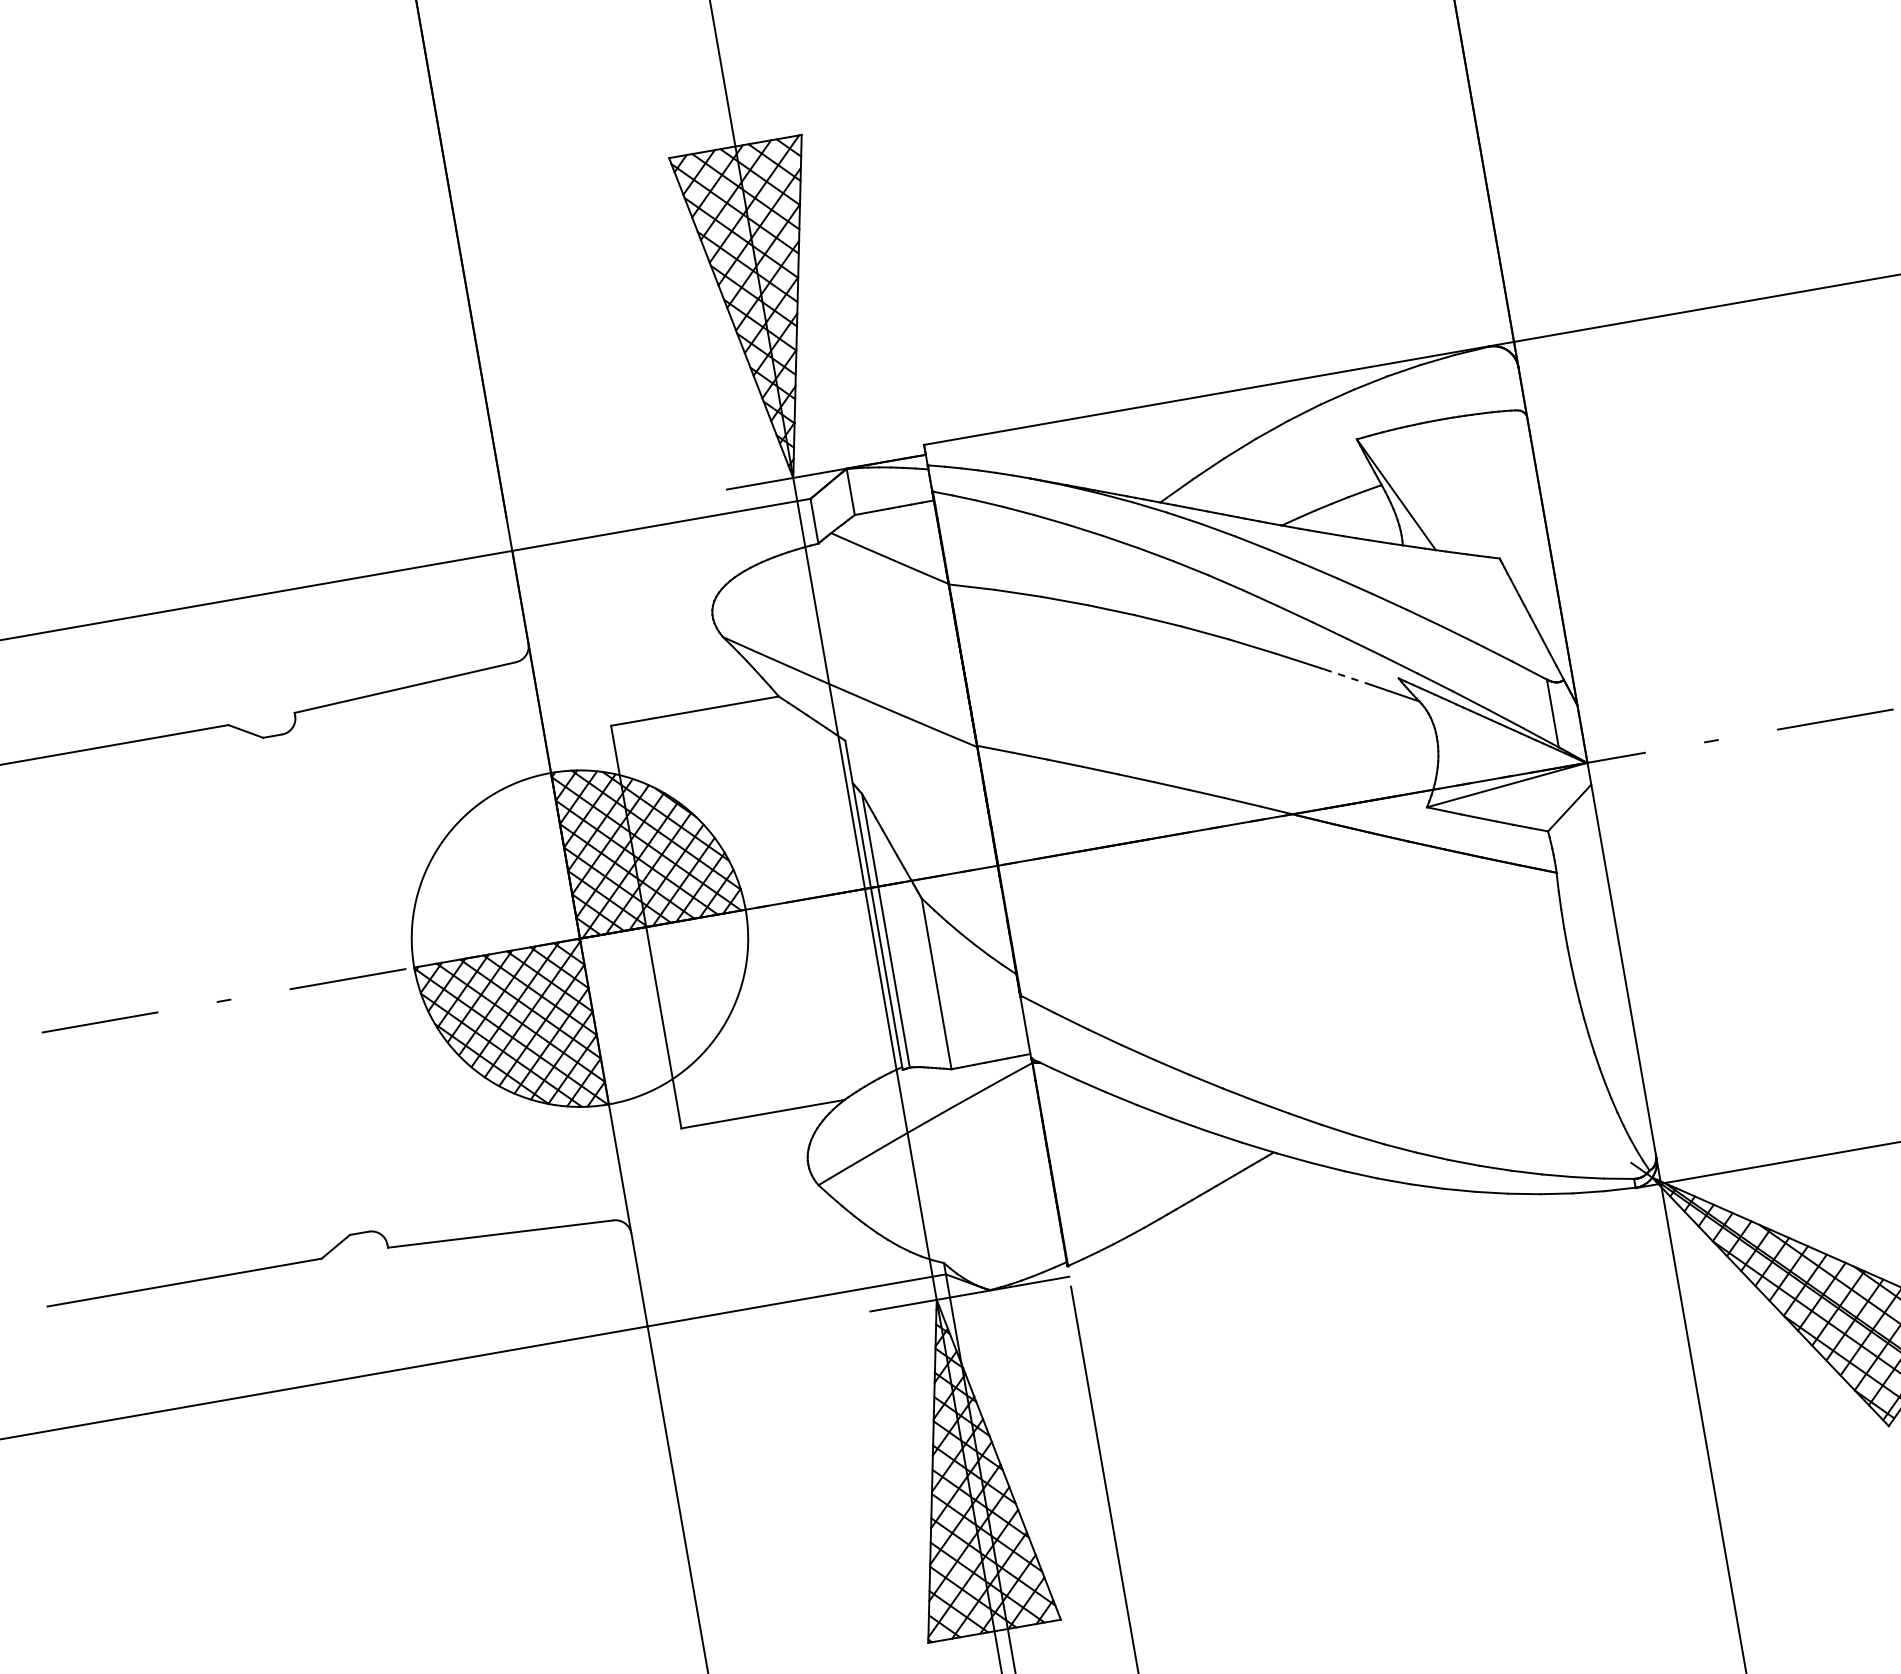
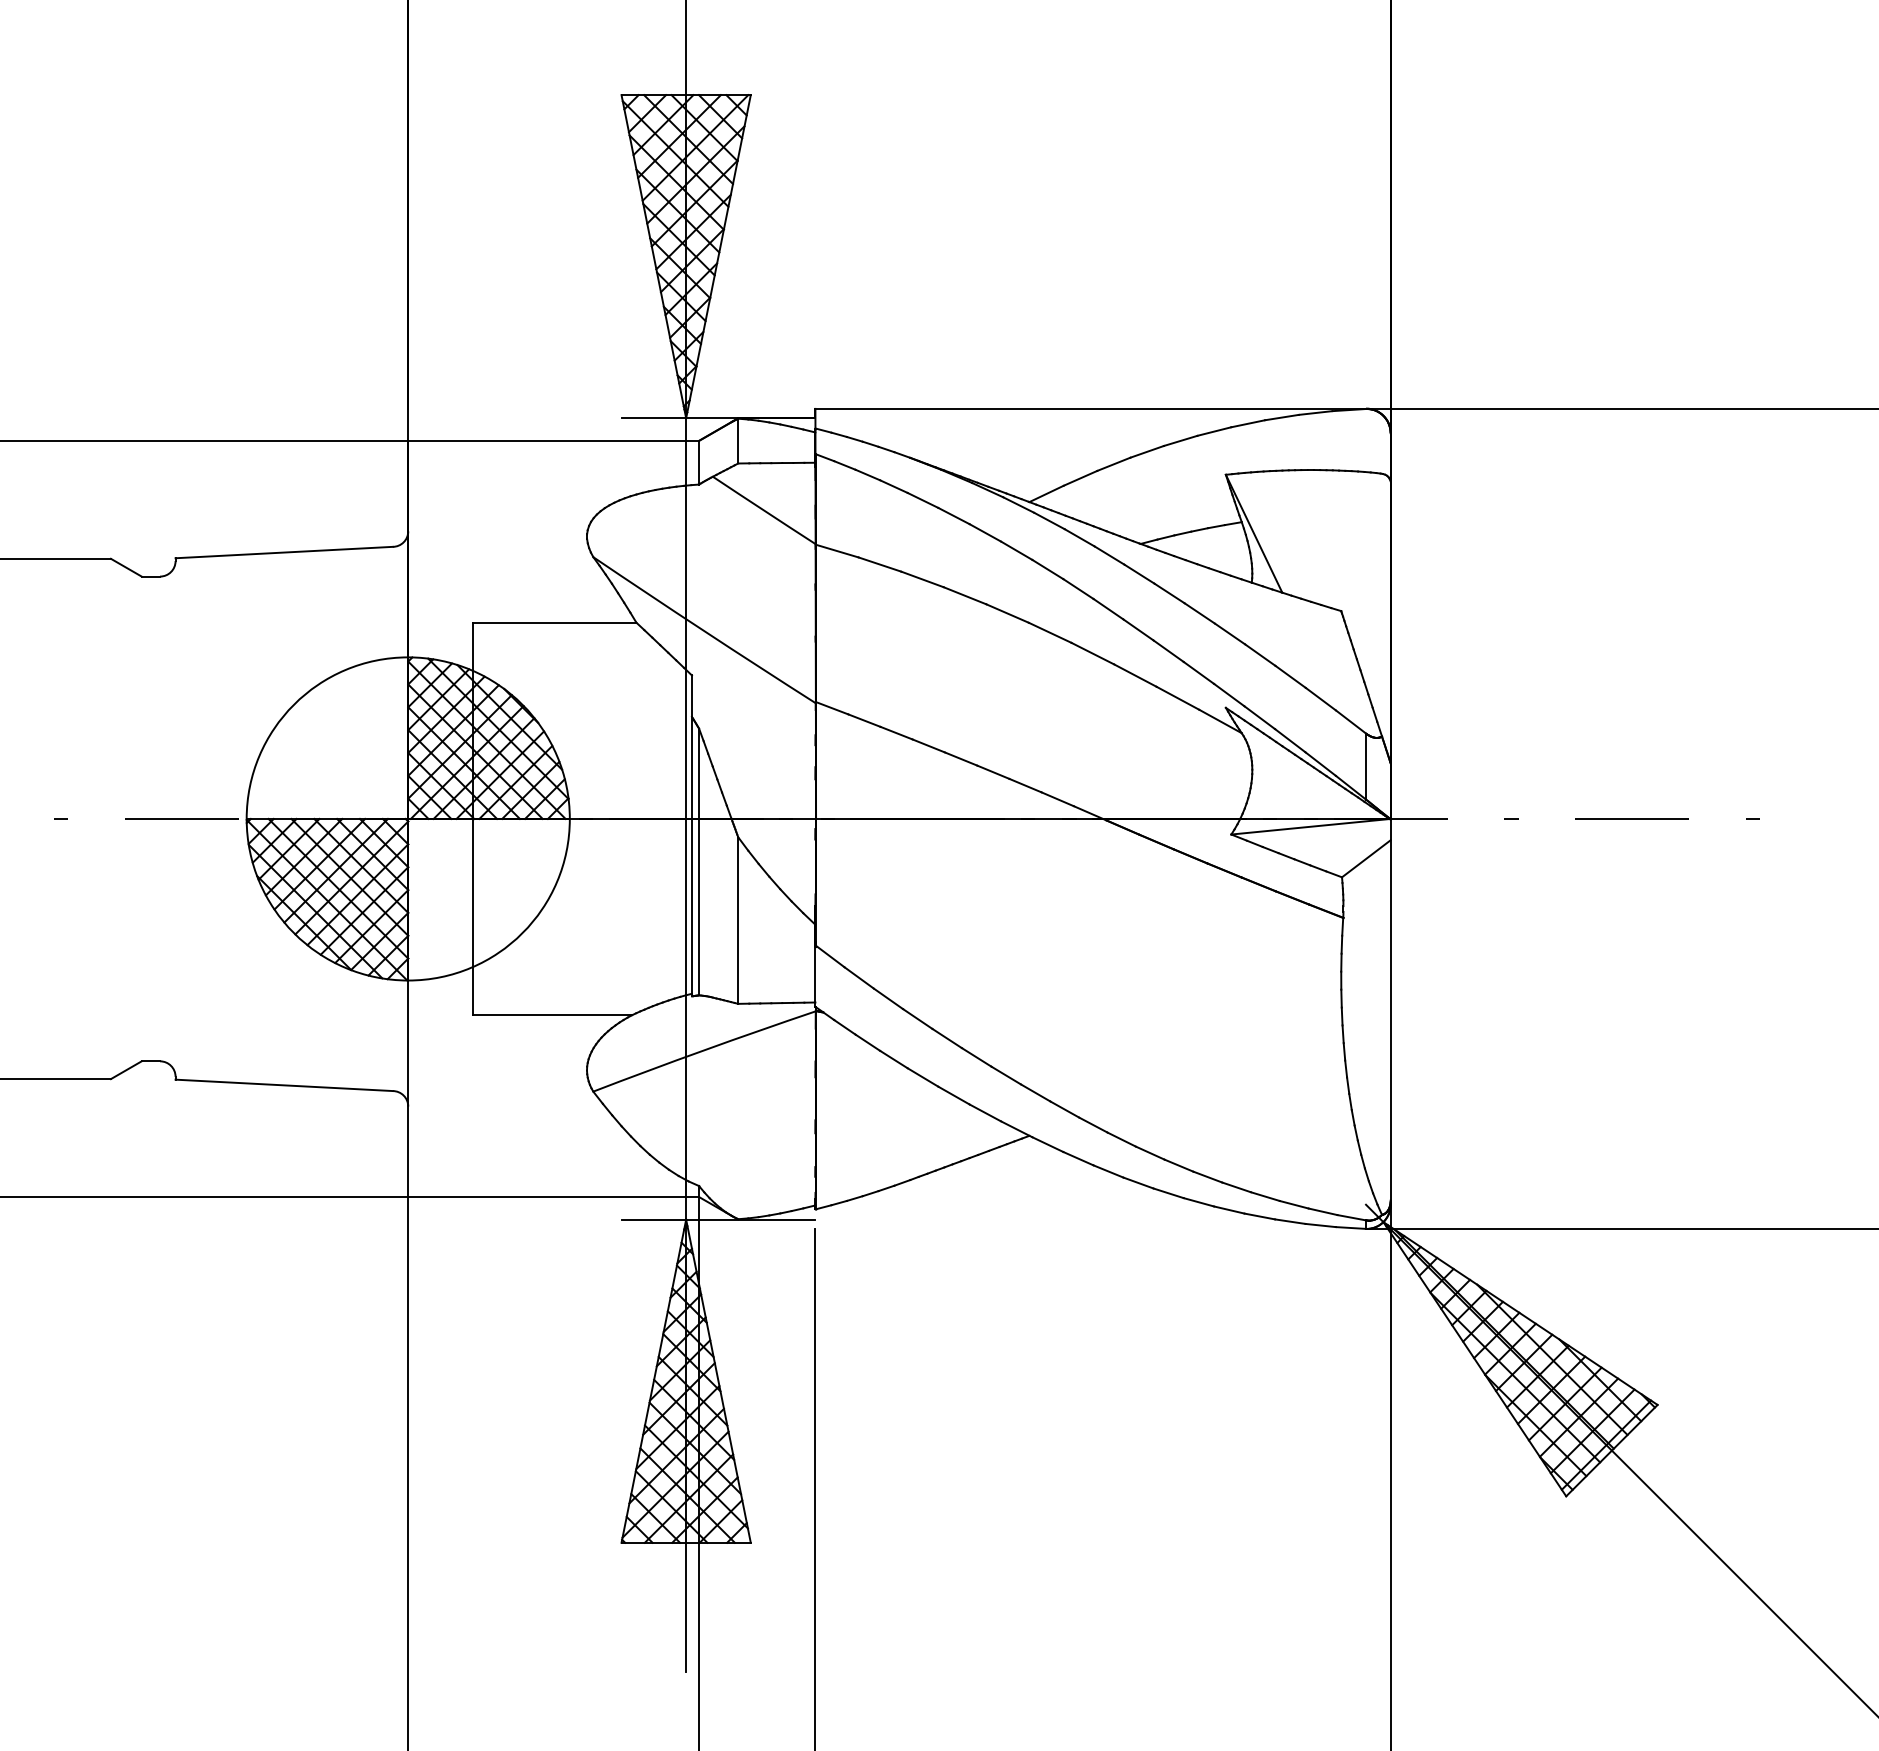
line: (1347, 677) -> (1177, 698), dashed -> solid

